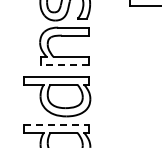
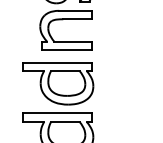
line: (65, 64) -> (67, 49), dashed -> solid
line: (56, 124) -> (57, 113), dashed -> solid

